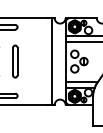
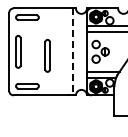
part: (15, 61) -> (47, 55), moved
line: (52, 62) -> (73, 52), solid -> dashed

